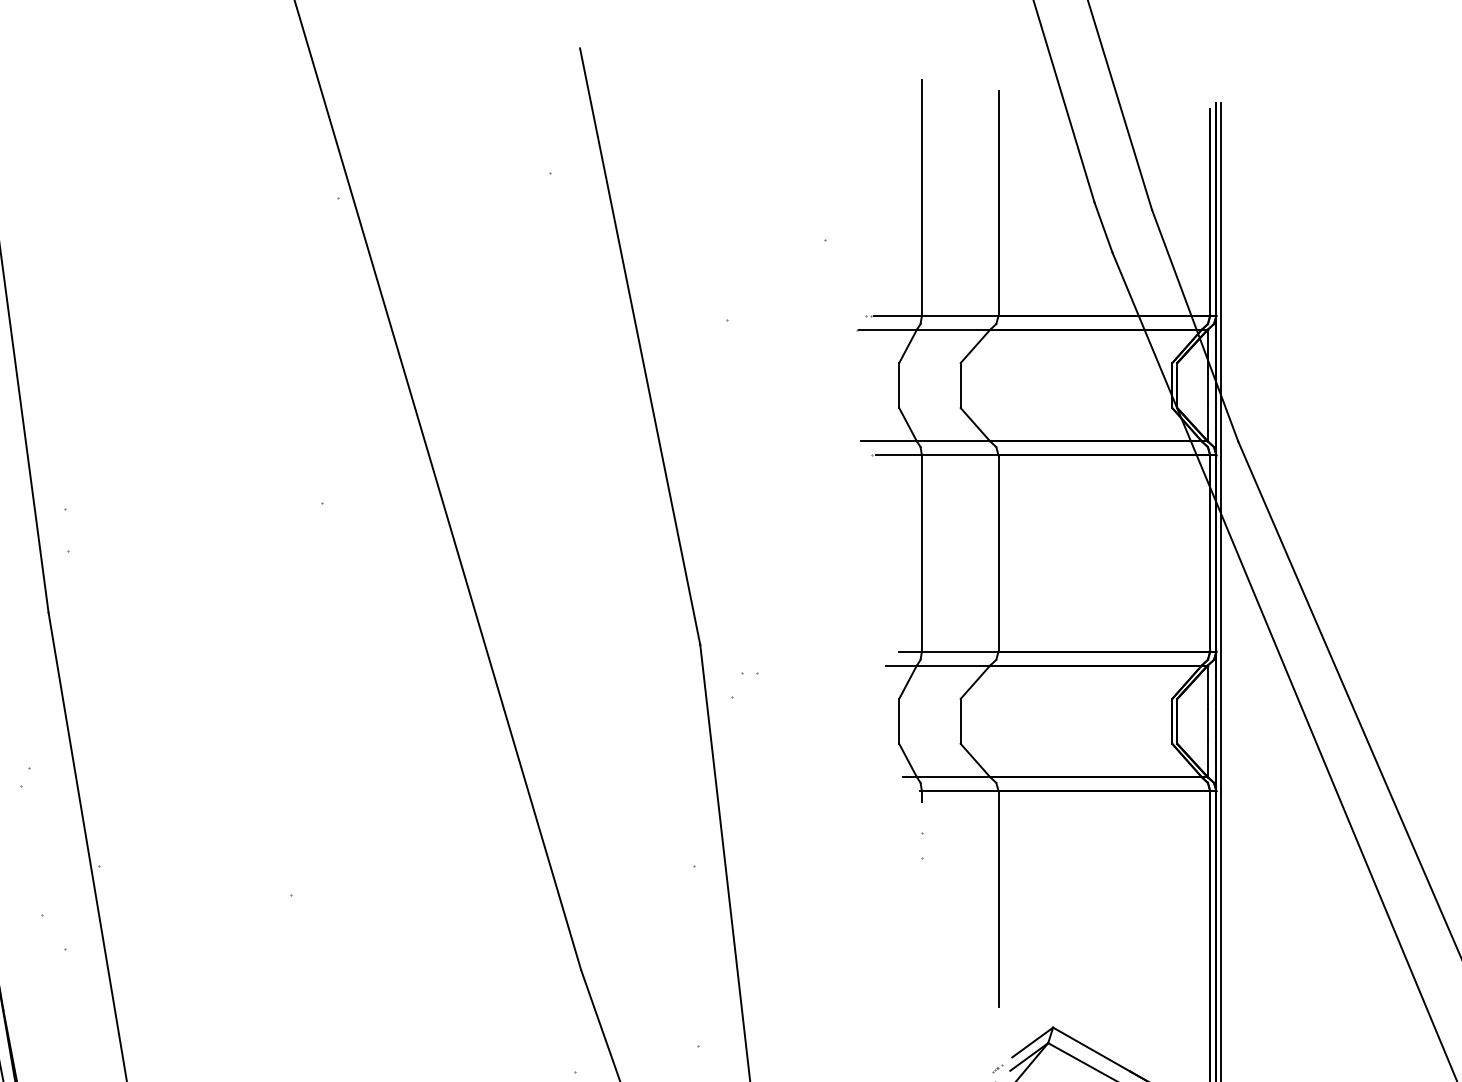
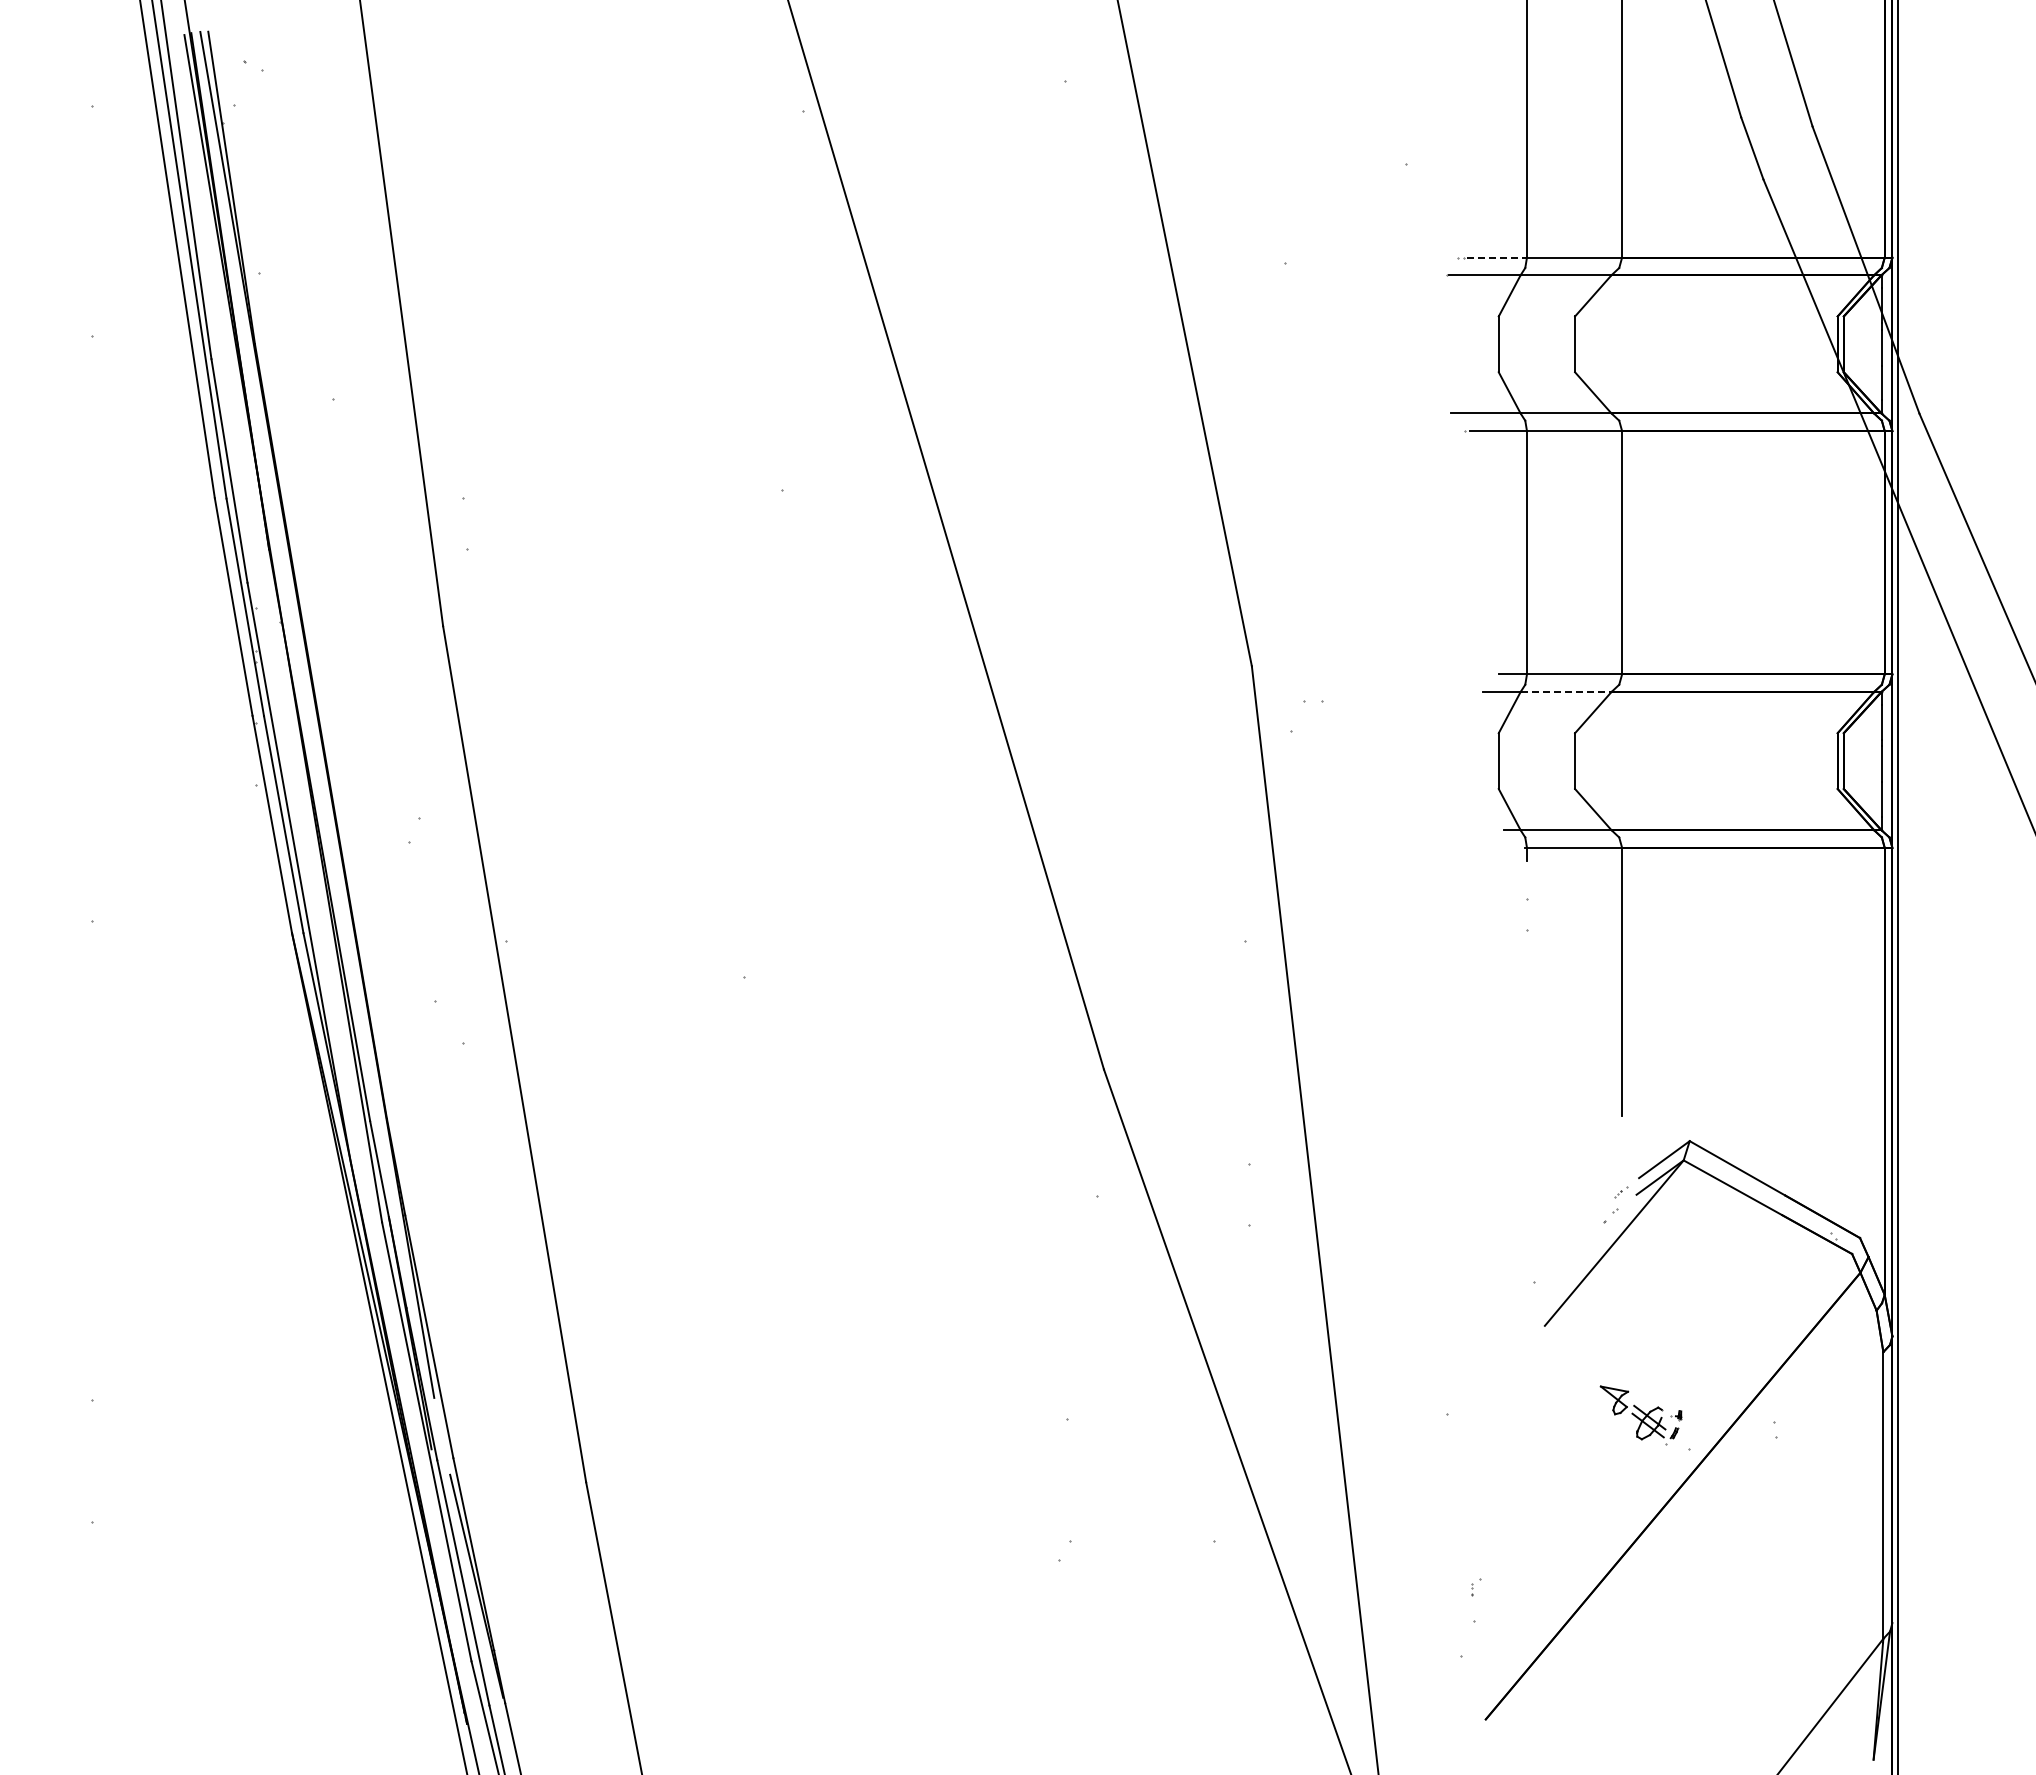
line: (898, 315) -> (1497, 257), solid -> dashed
line: (953, 665) -> (1566, 691), solid -> dashed

